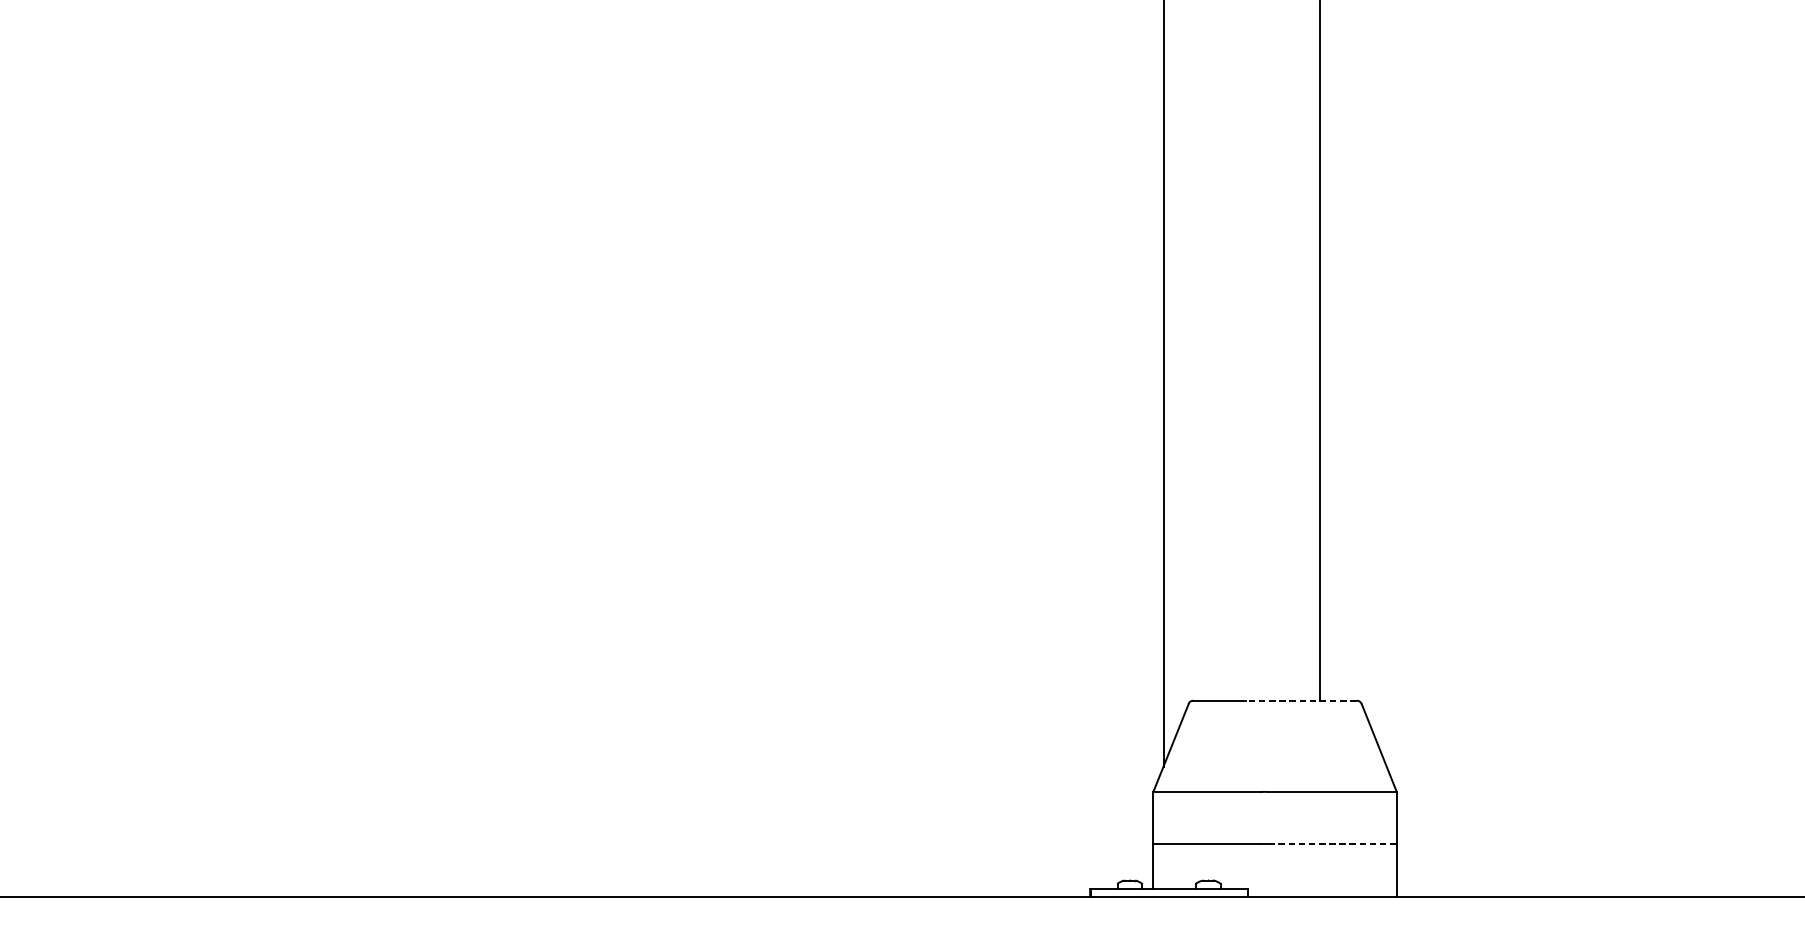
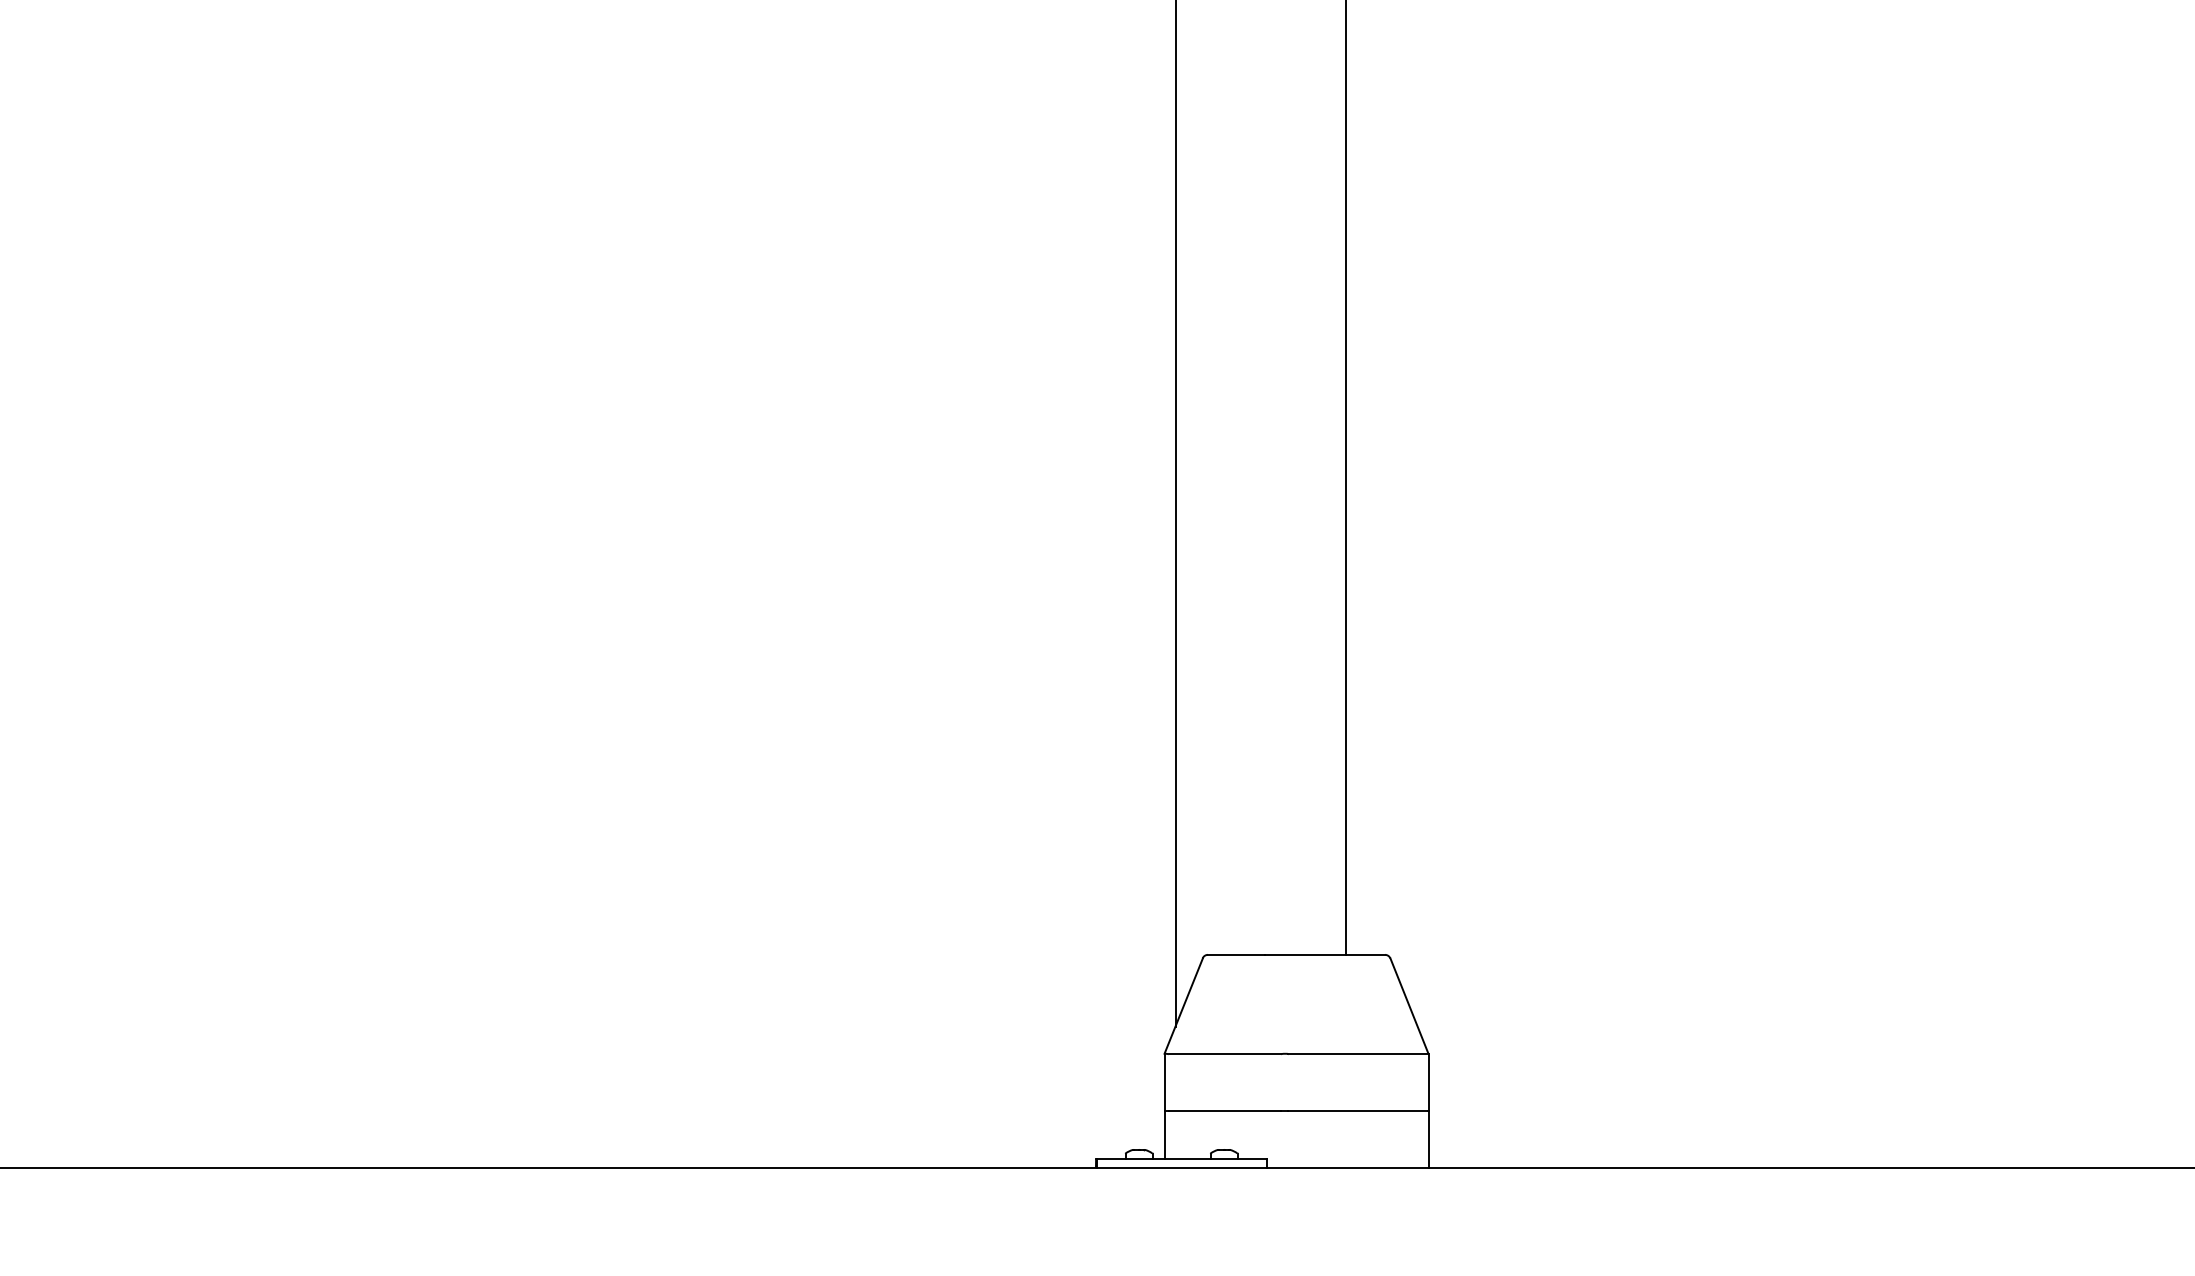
line: (1300, 700) -> (1324, 954), dashed -> solid
line: (1332, 844) -> (1358, 1110), dashed -> solid

